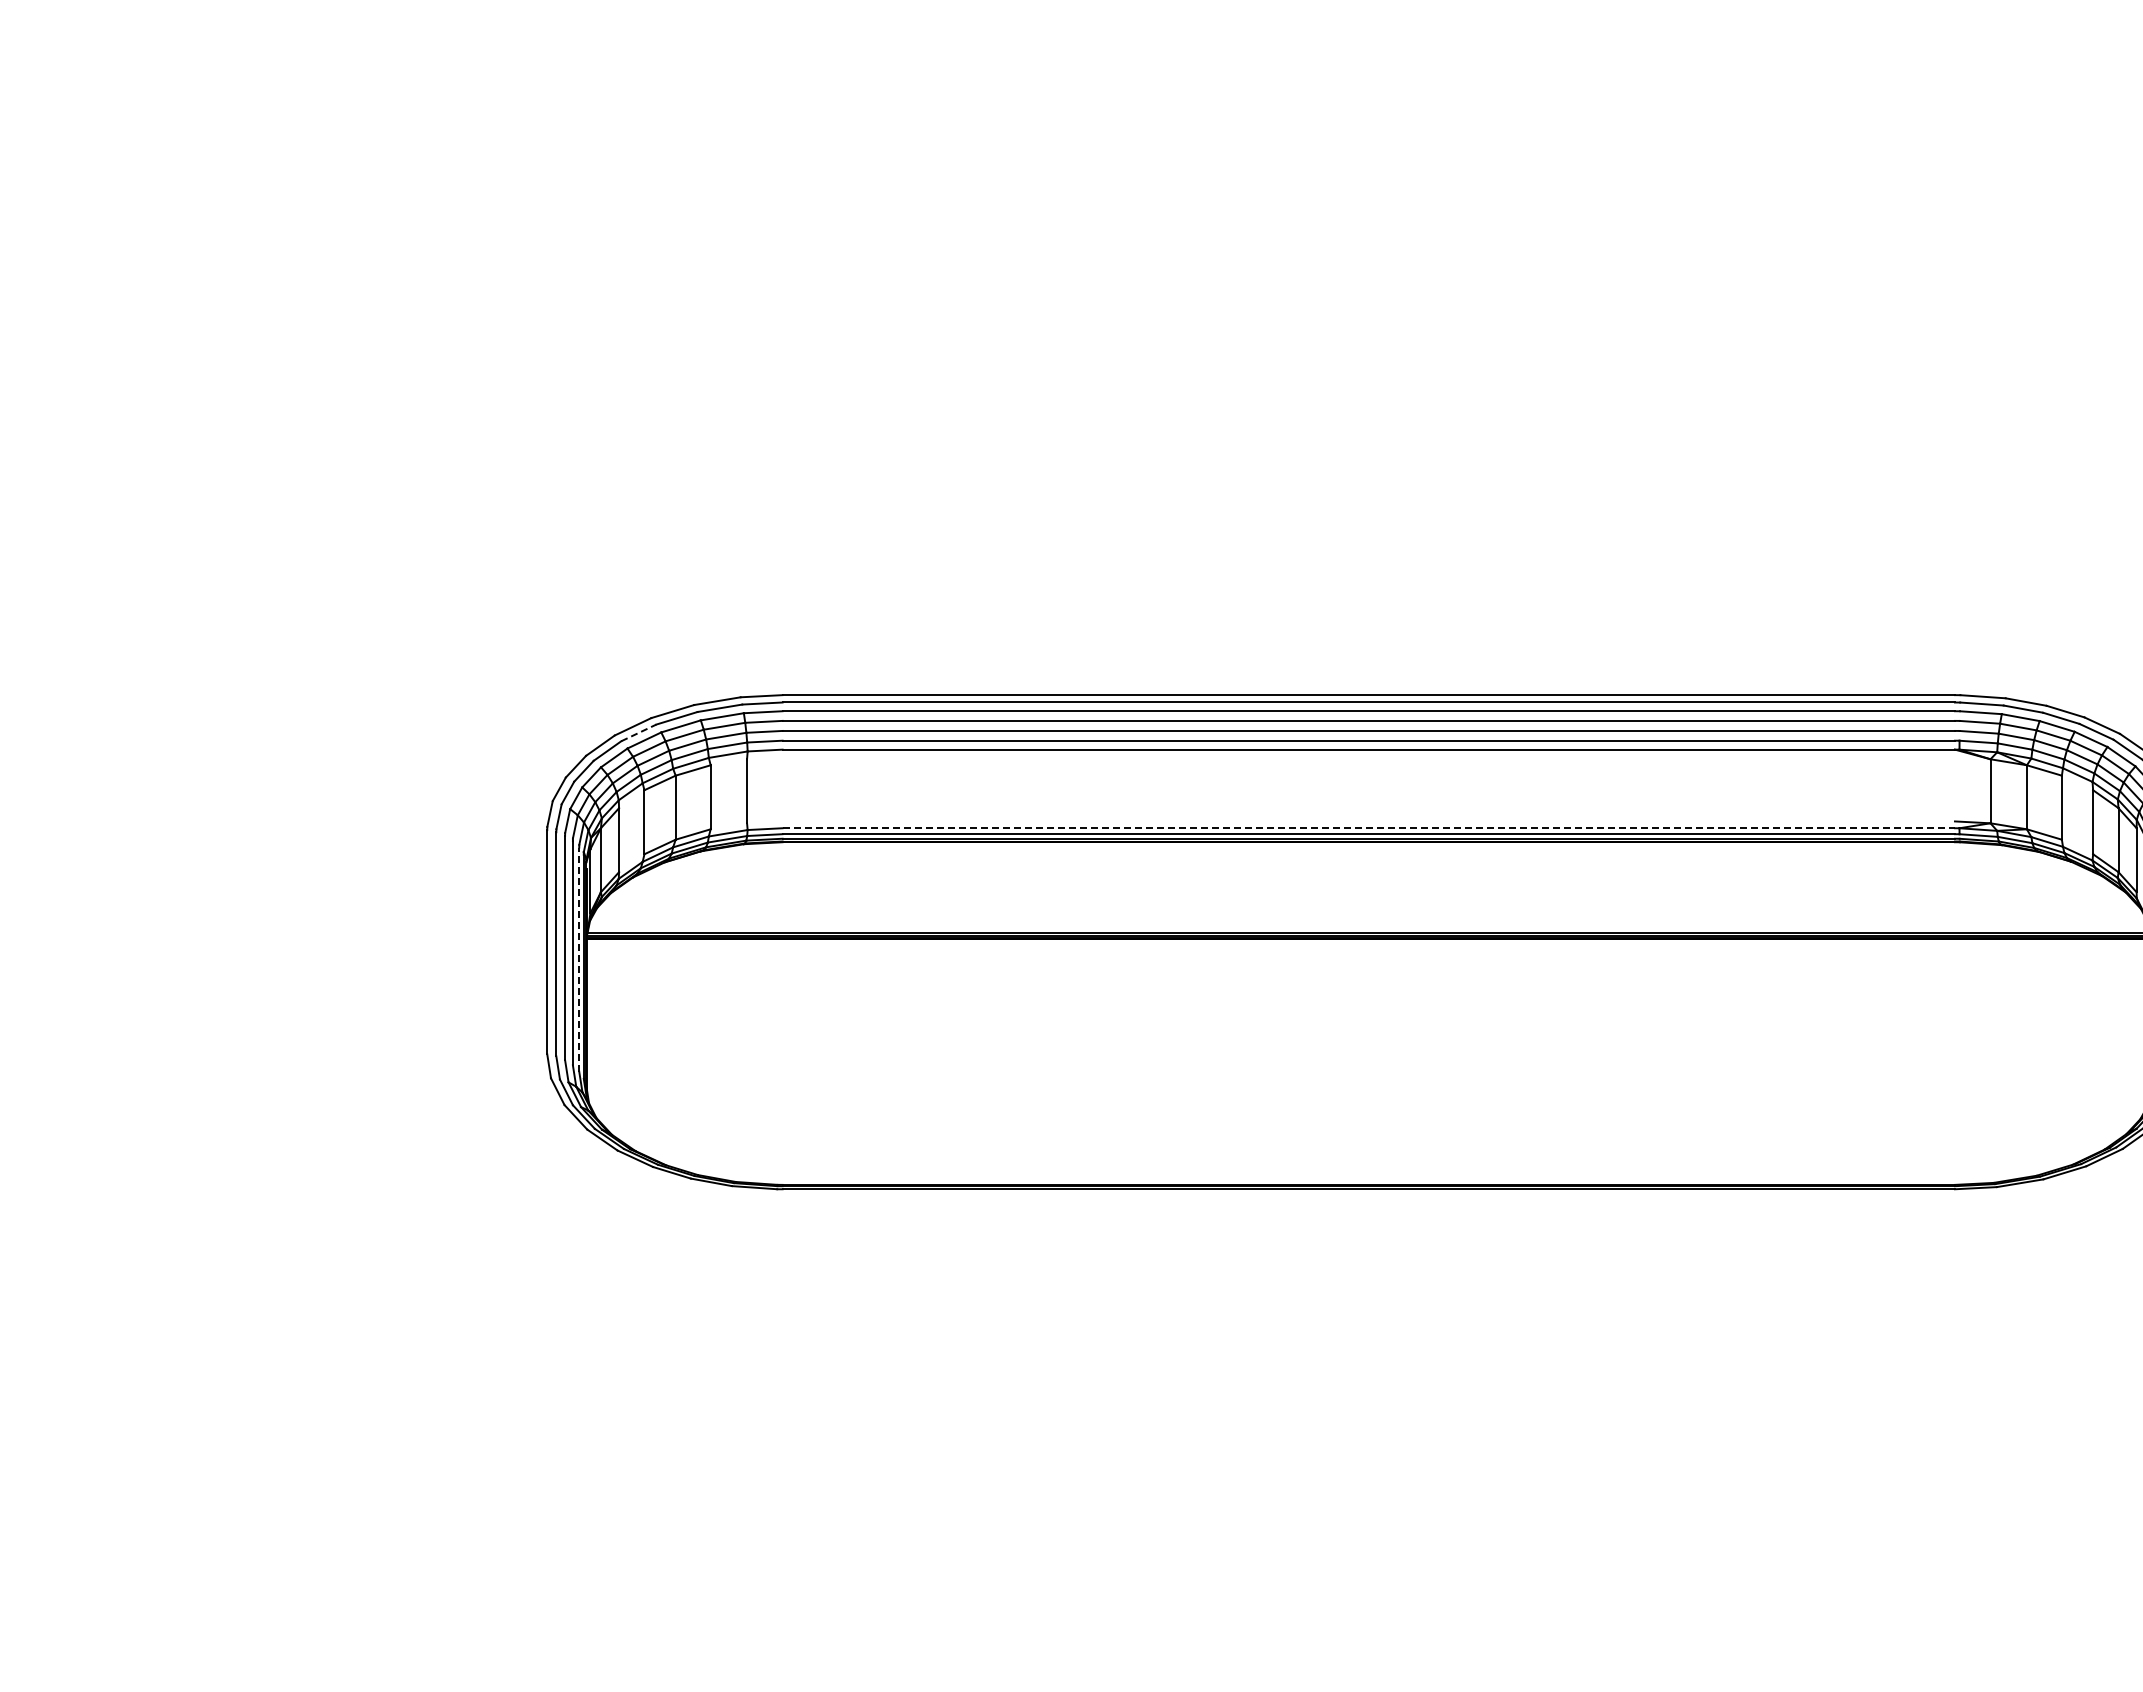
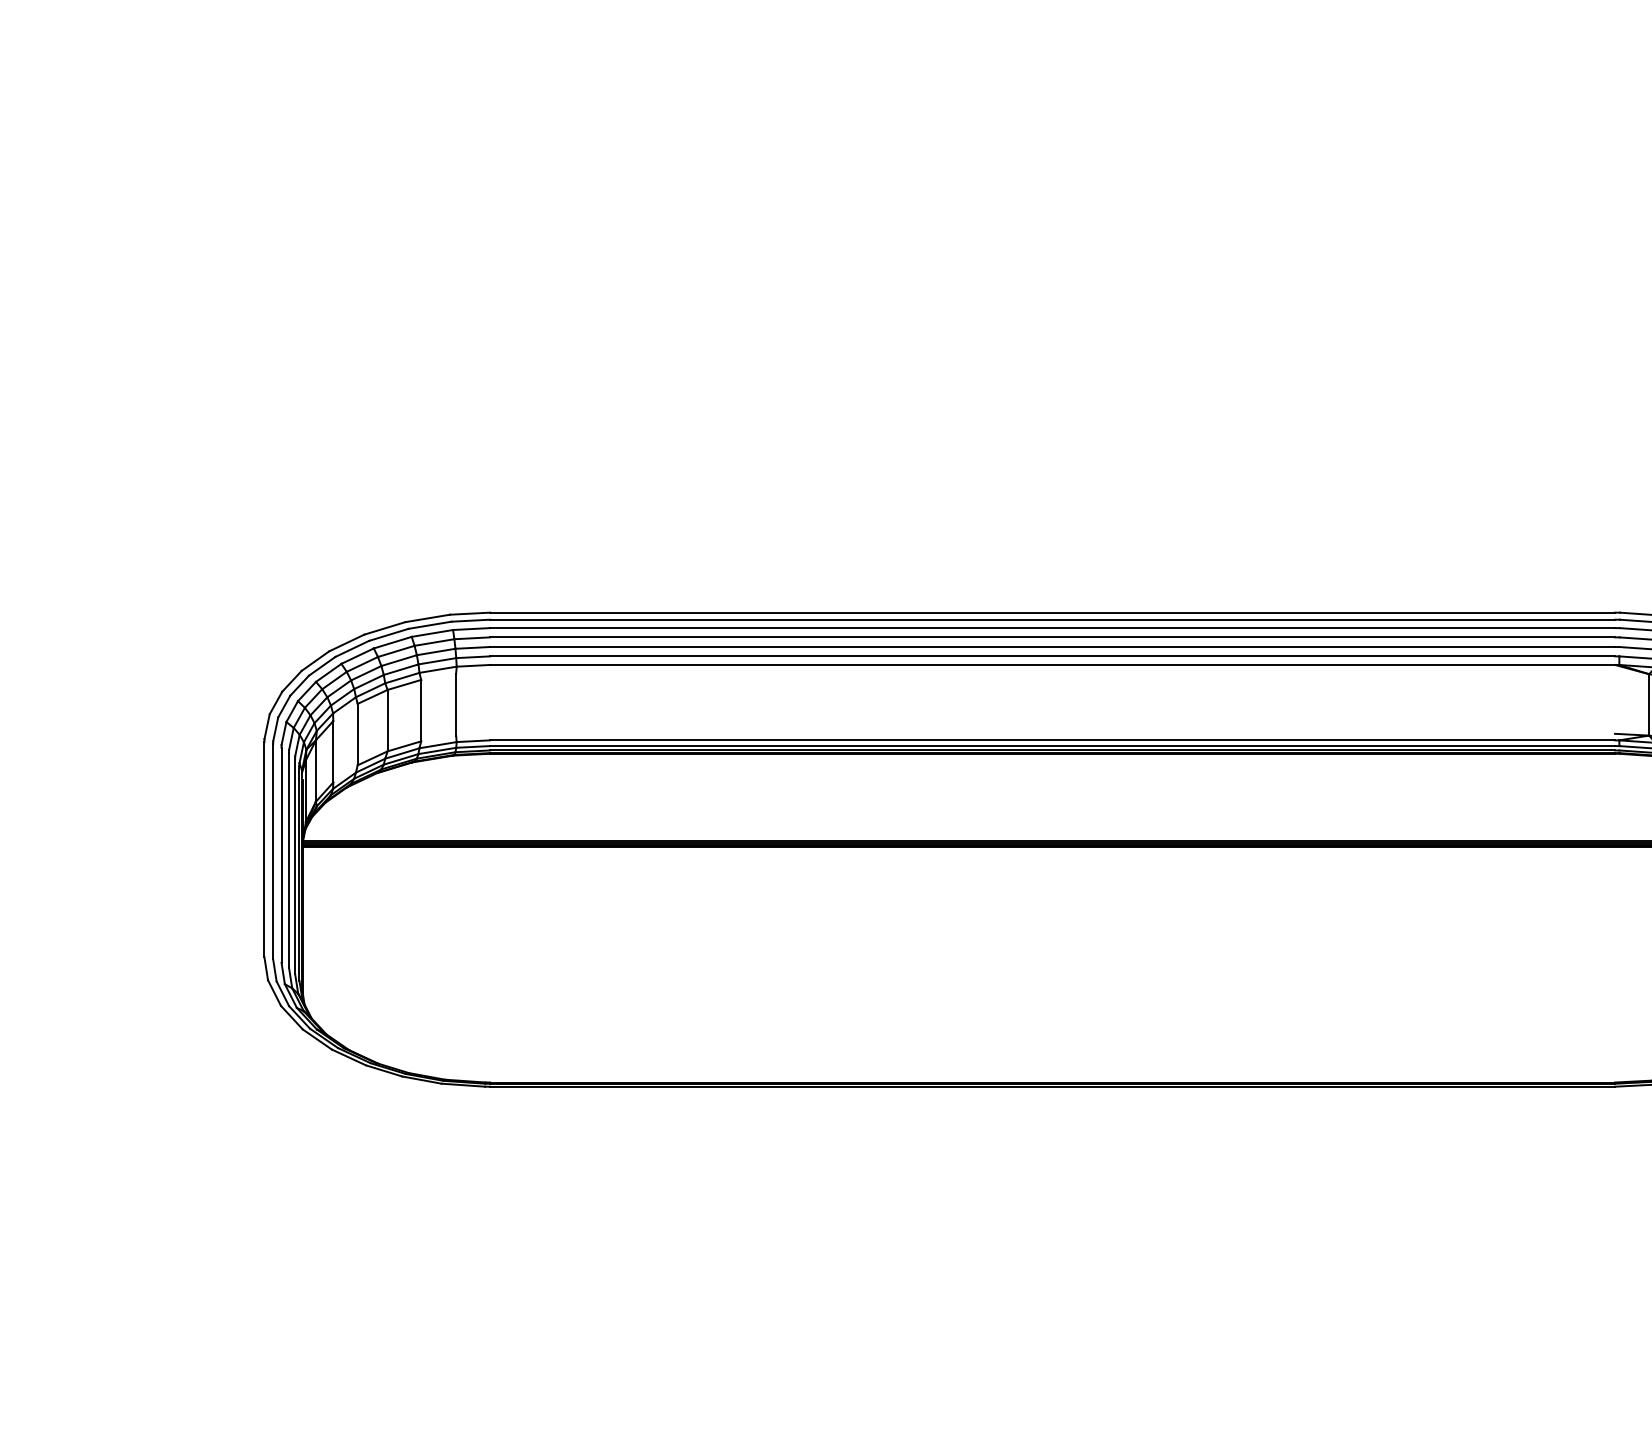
line: (639, 732) -> (352, 648), dashed -> solid
line: (1369, 828) -> (1053, 740), dashed -> solid
line: (579, 959) -> (295, 866), dashed -> solid

